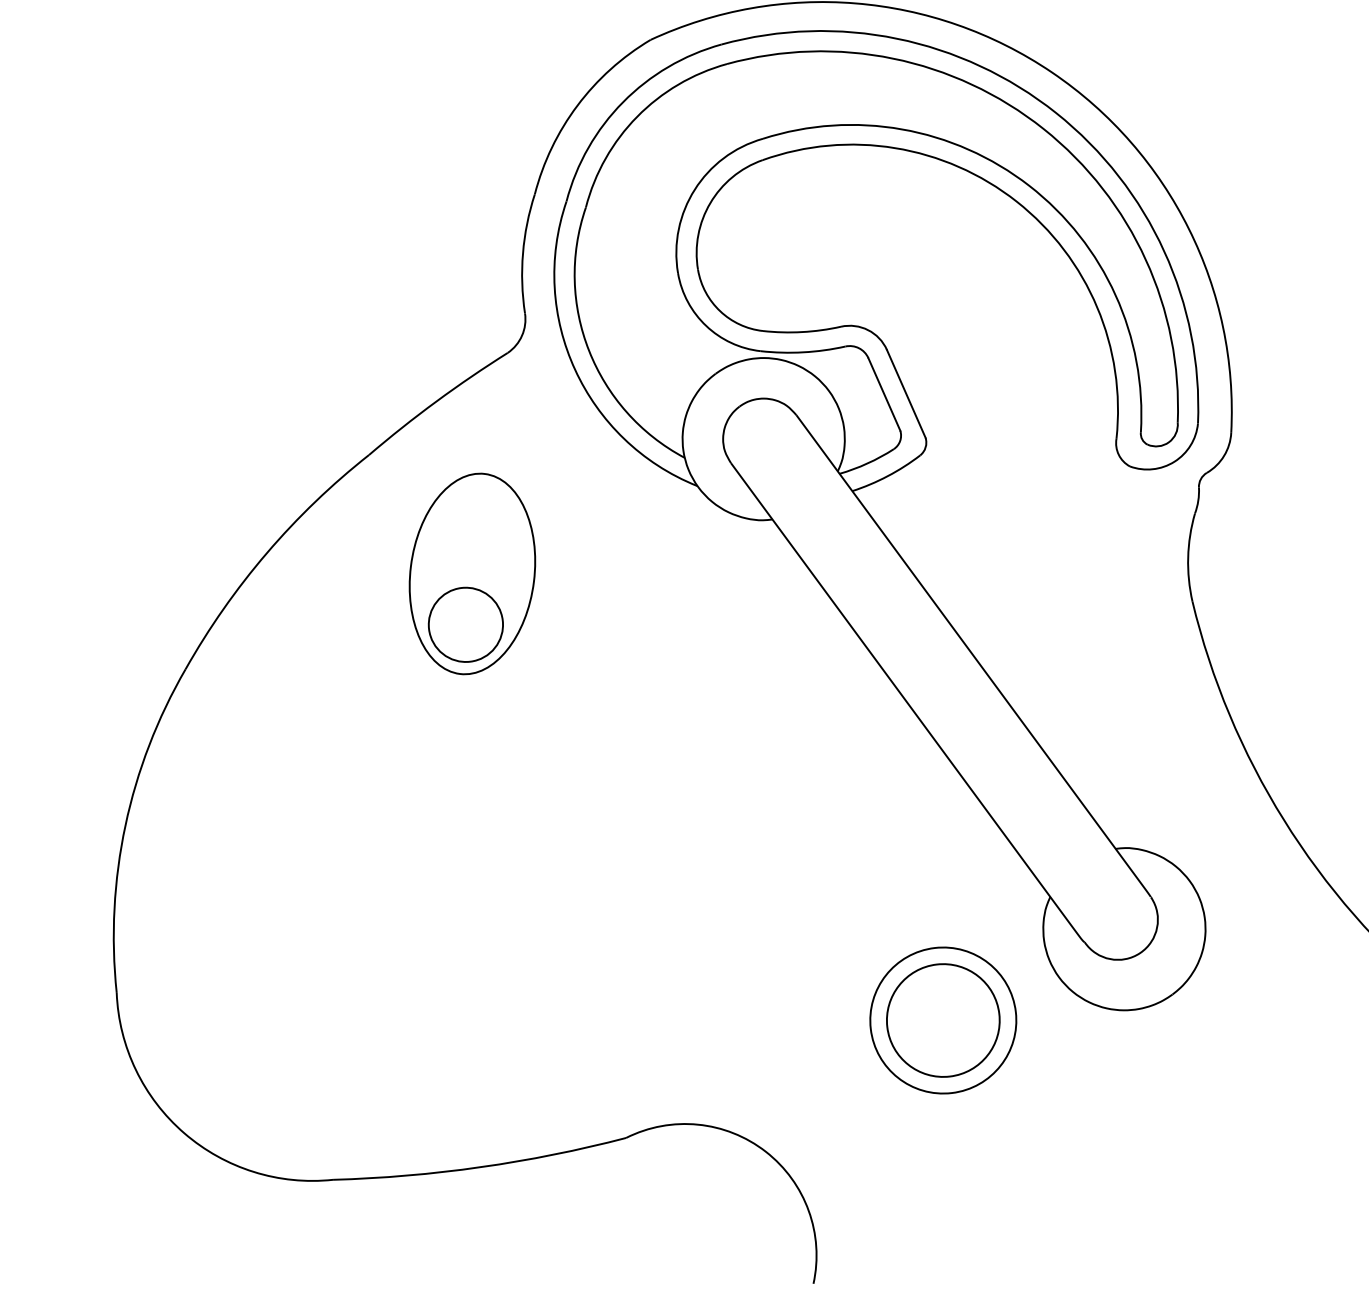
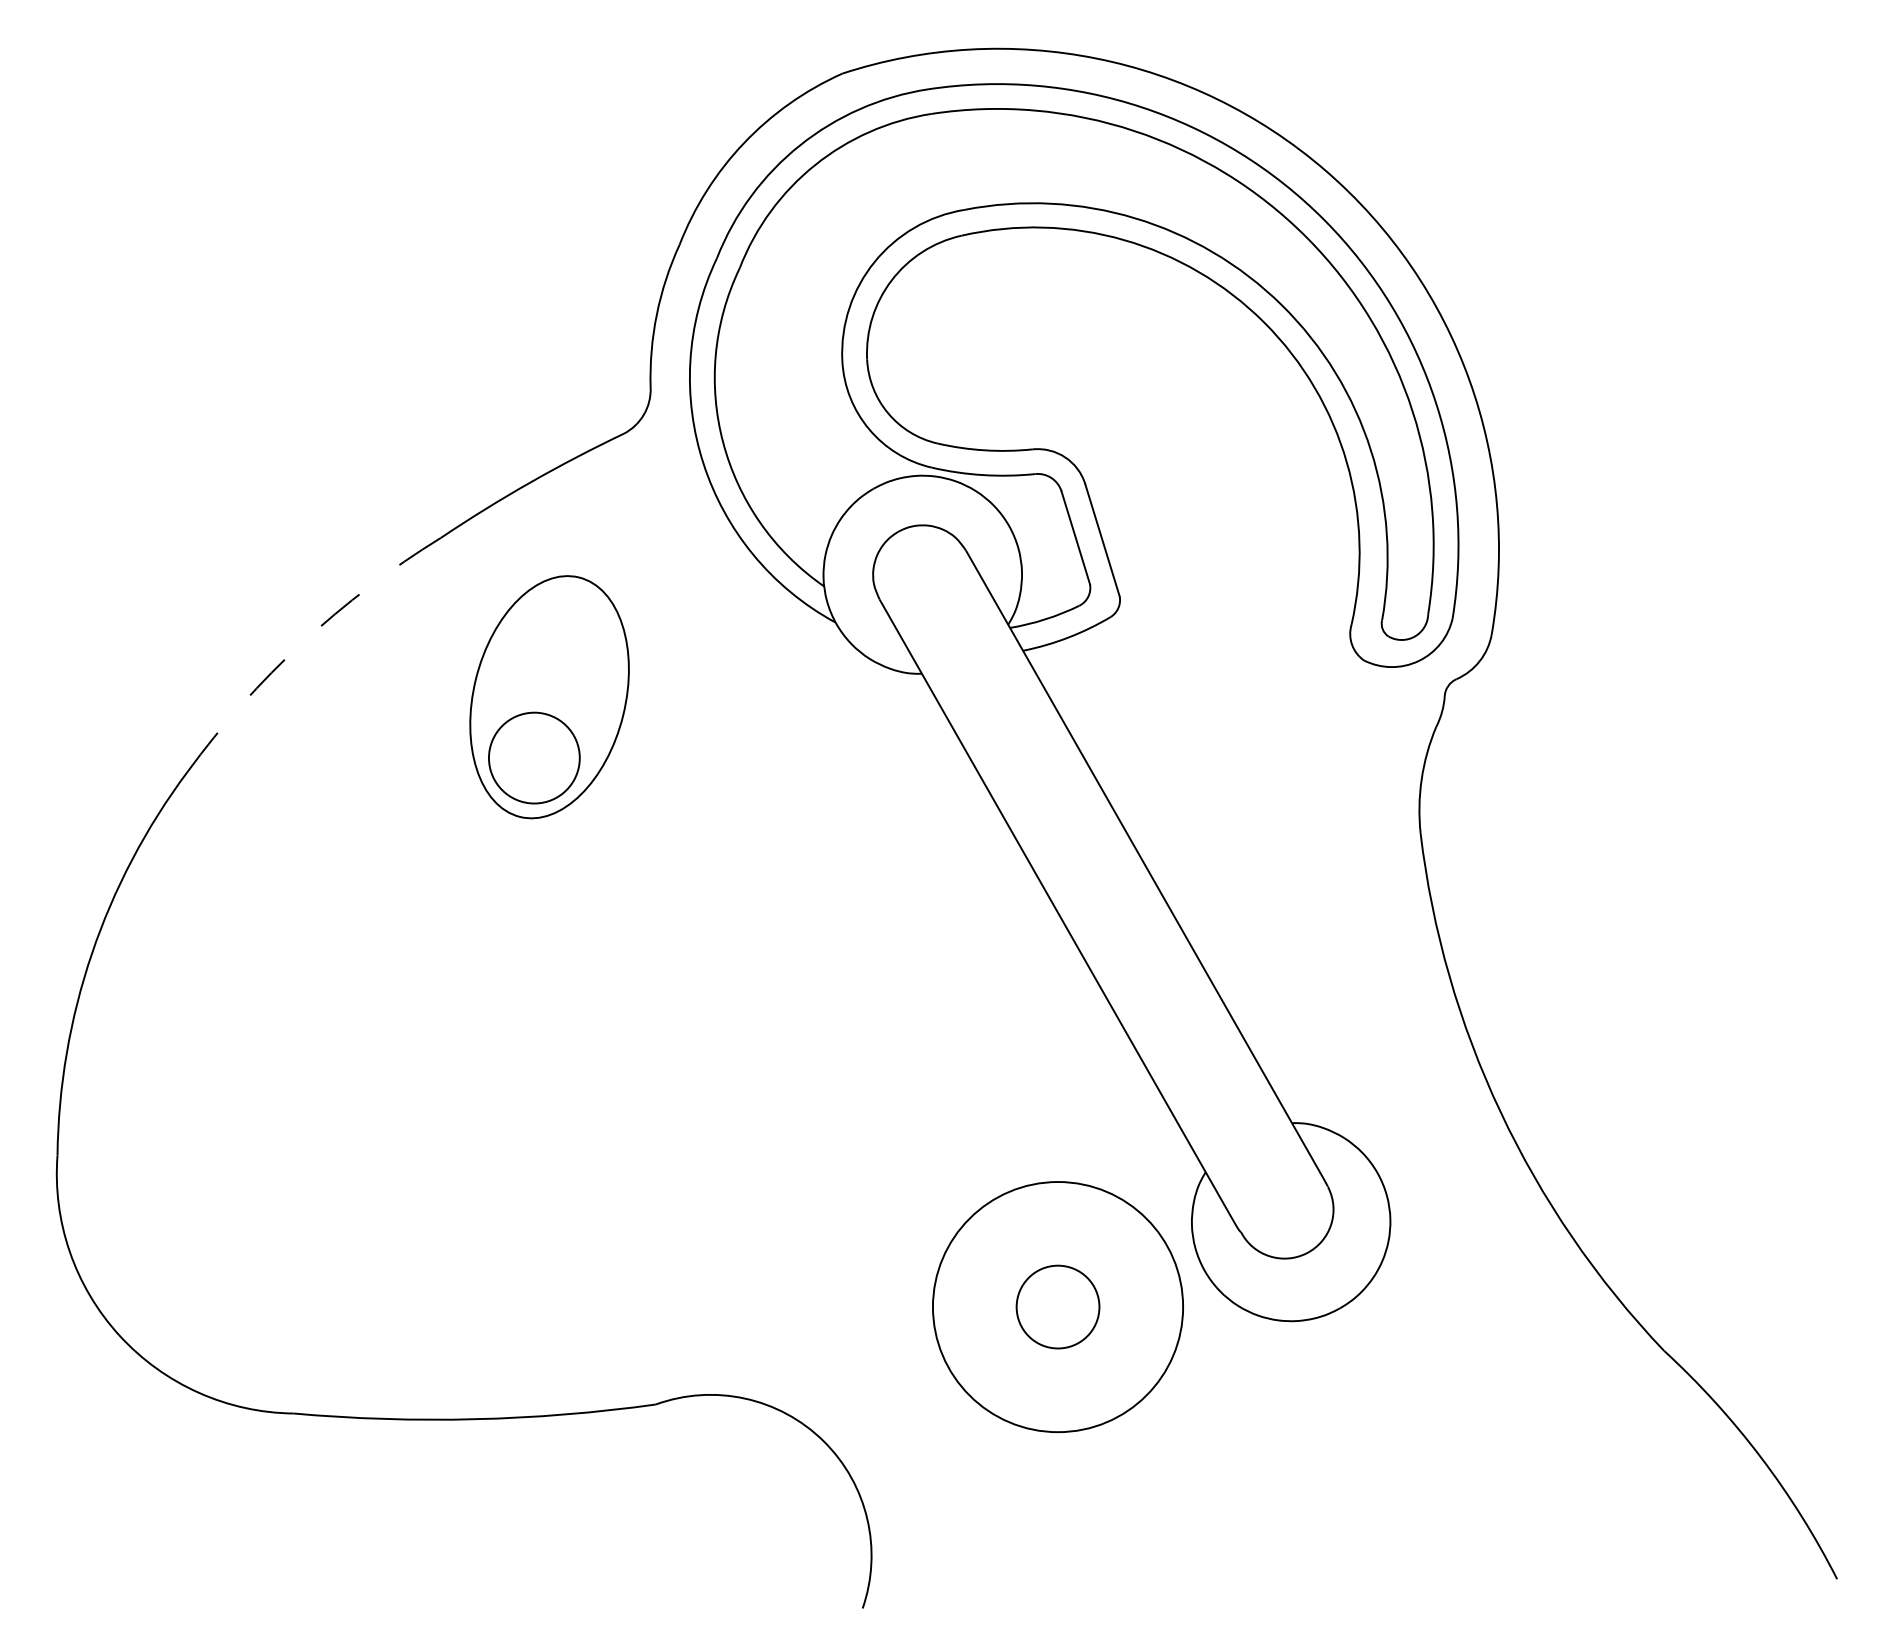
arc: (266, 553) -> (302, 642), solid -> dashed
circle: (942, 1020) -> (1057, 1306), size x1.4
circle: (943, 1020) -> (1058, 1307), size x0.6

